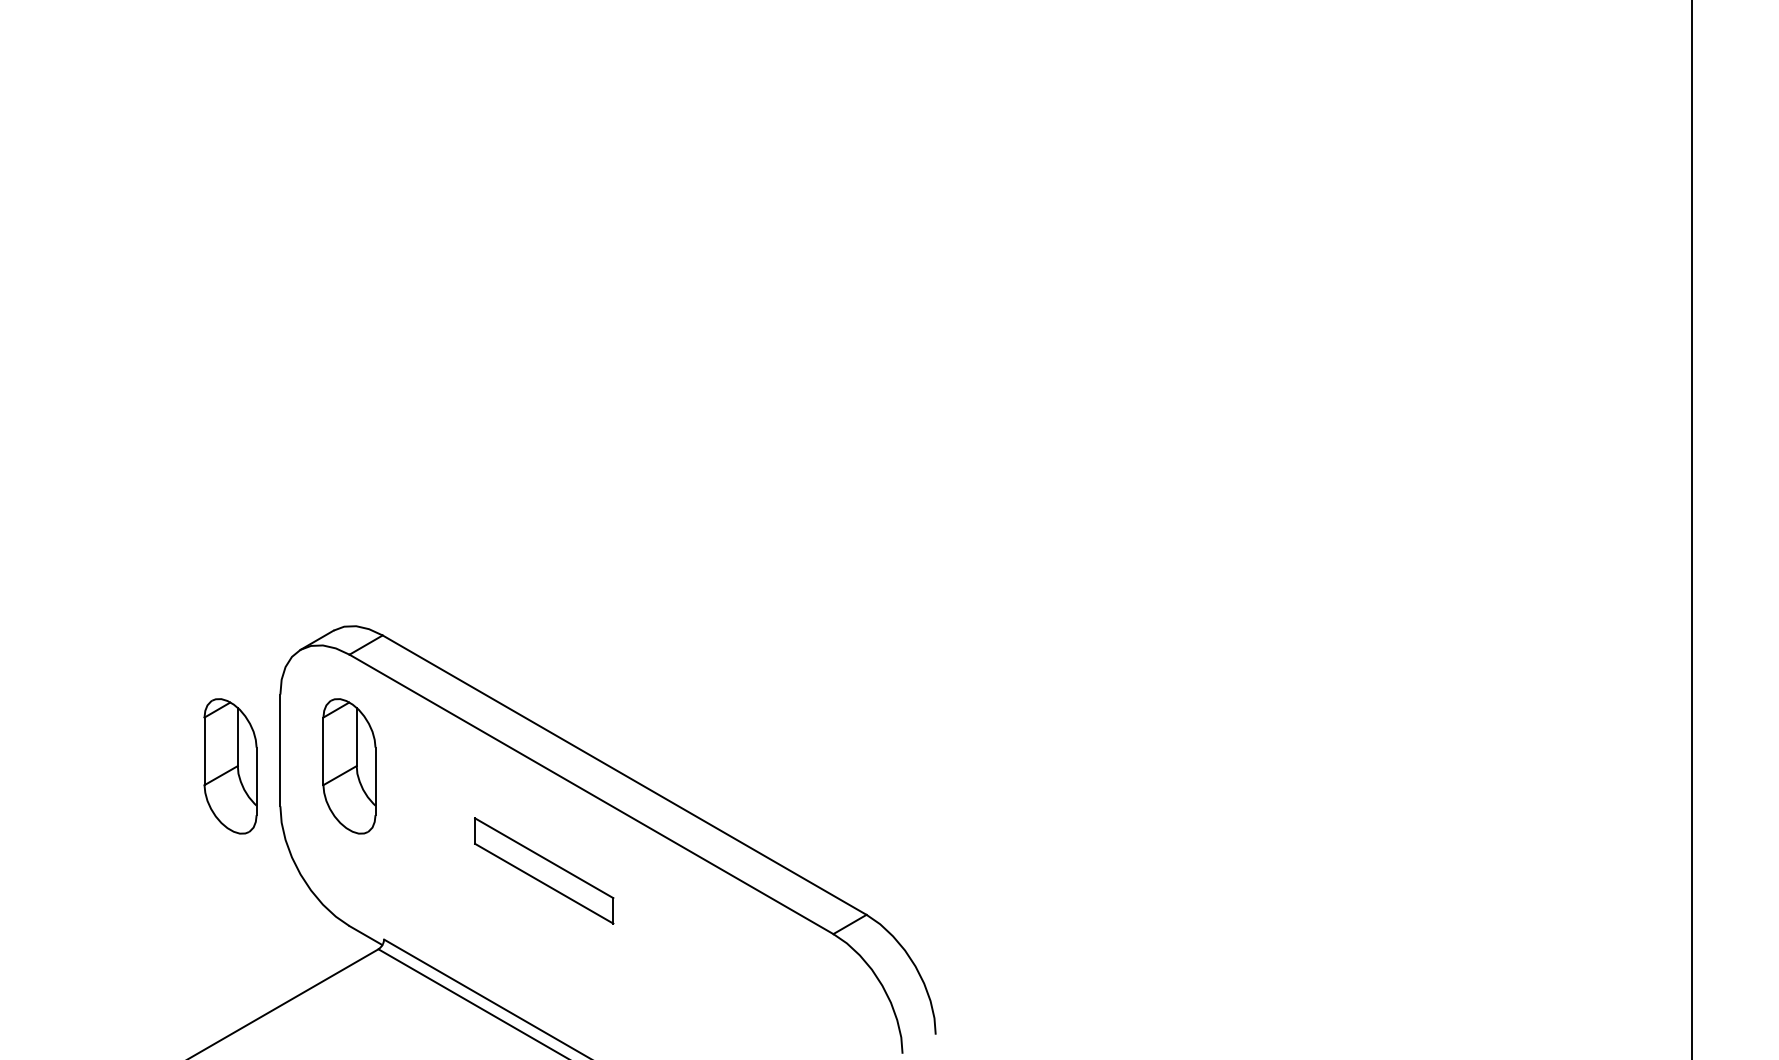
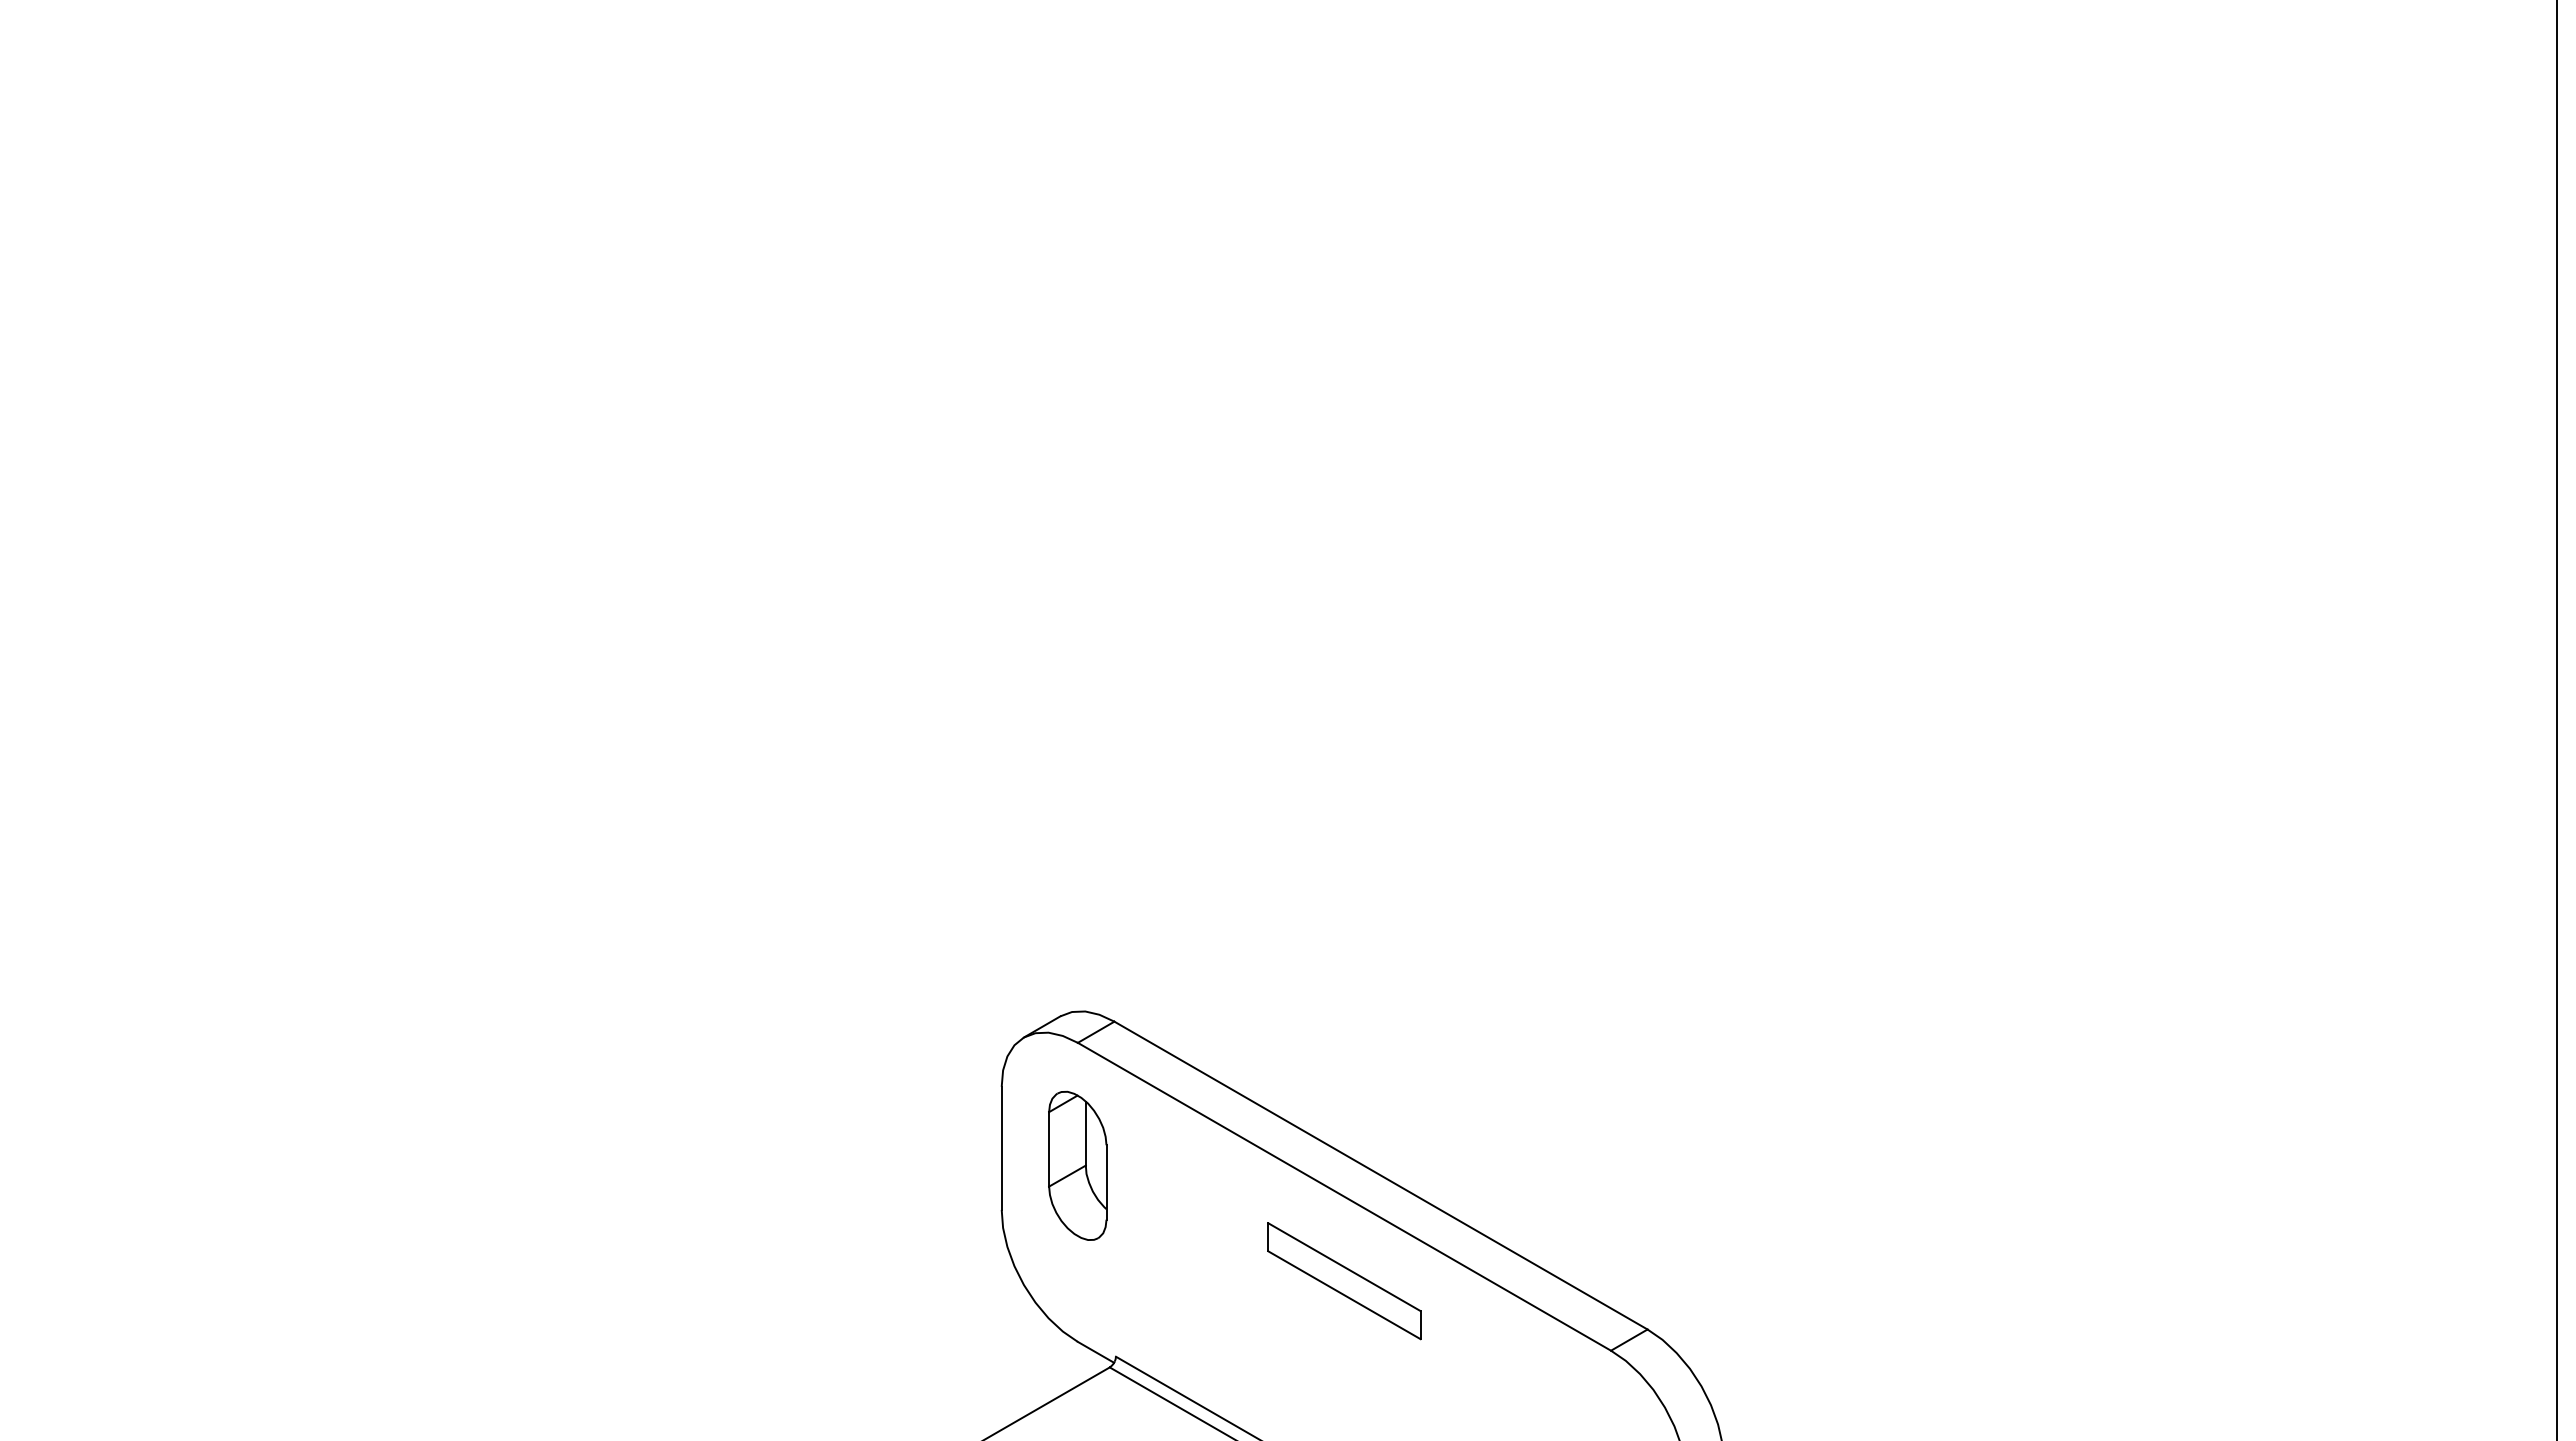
part: (230, 766) -> (946, 1165), removed
part: (544, 871) -> (1344, 1281), moved

